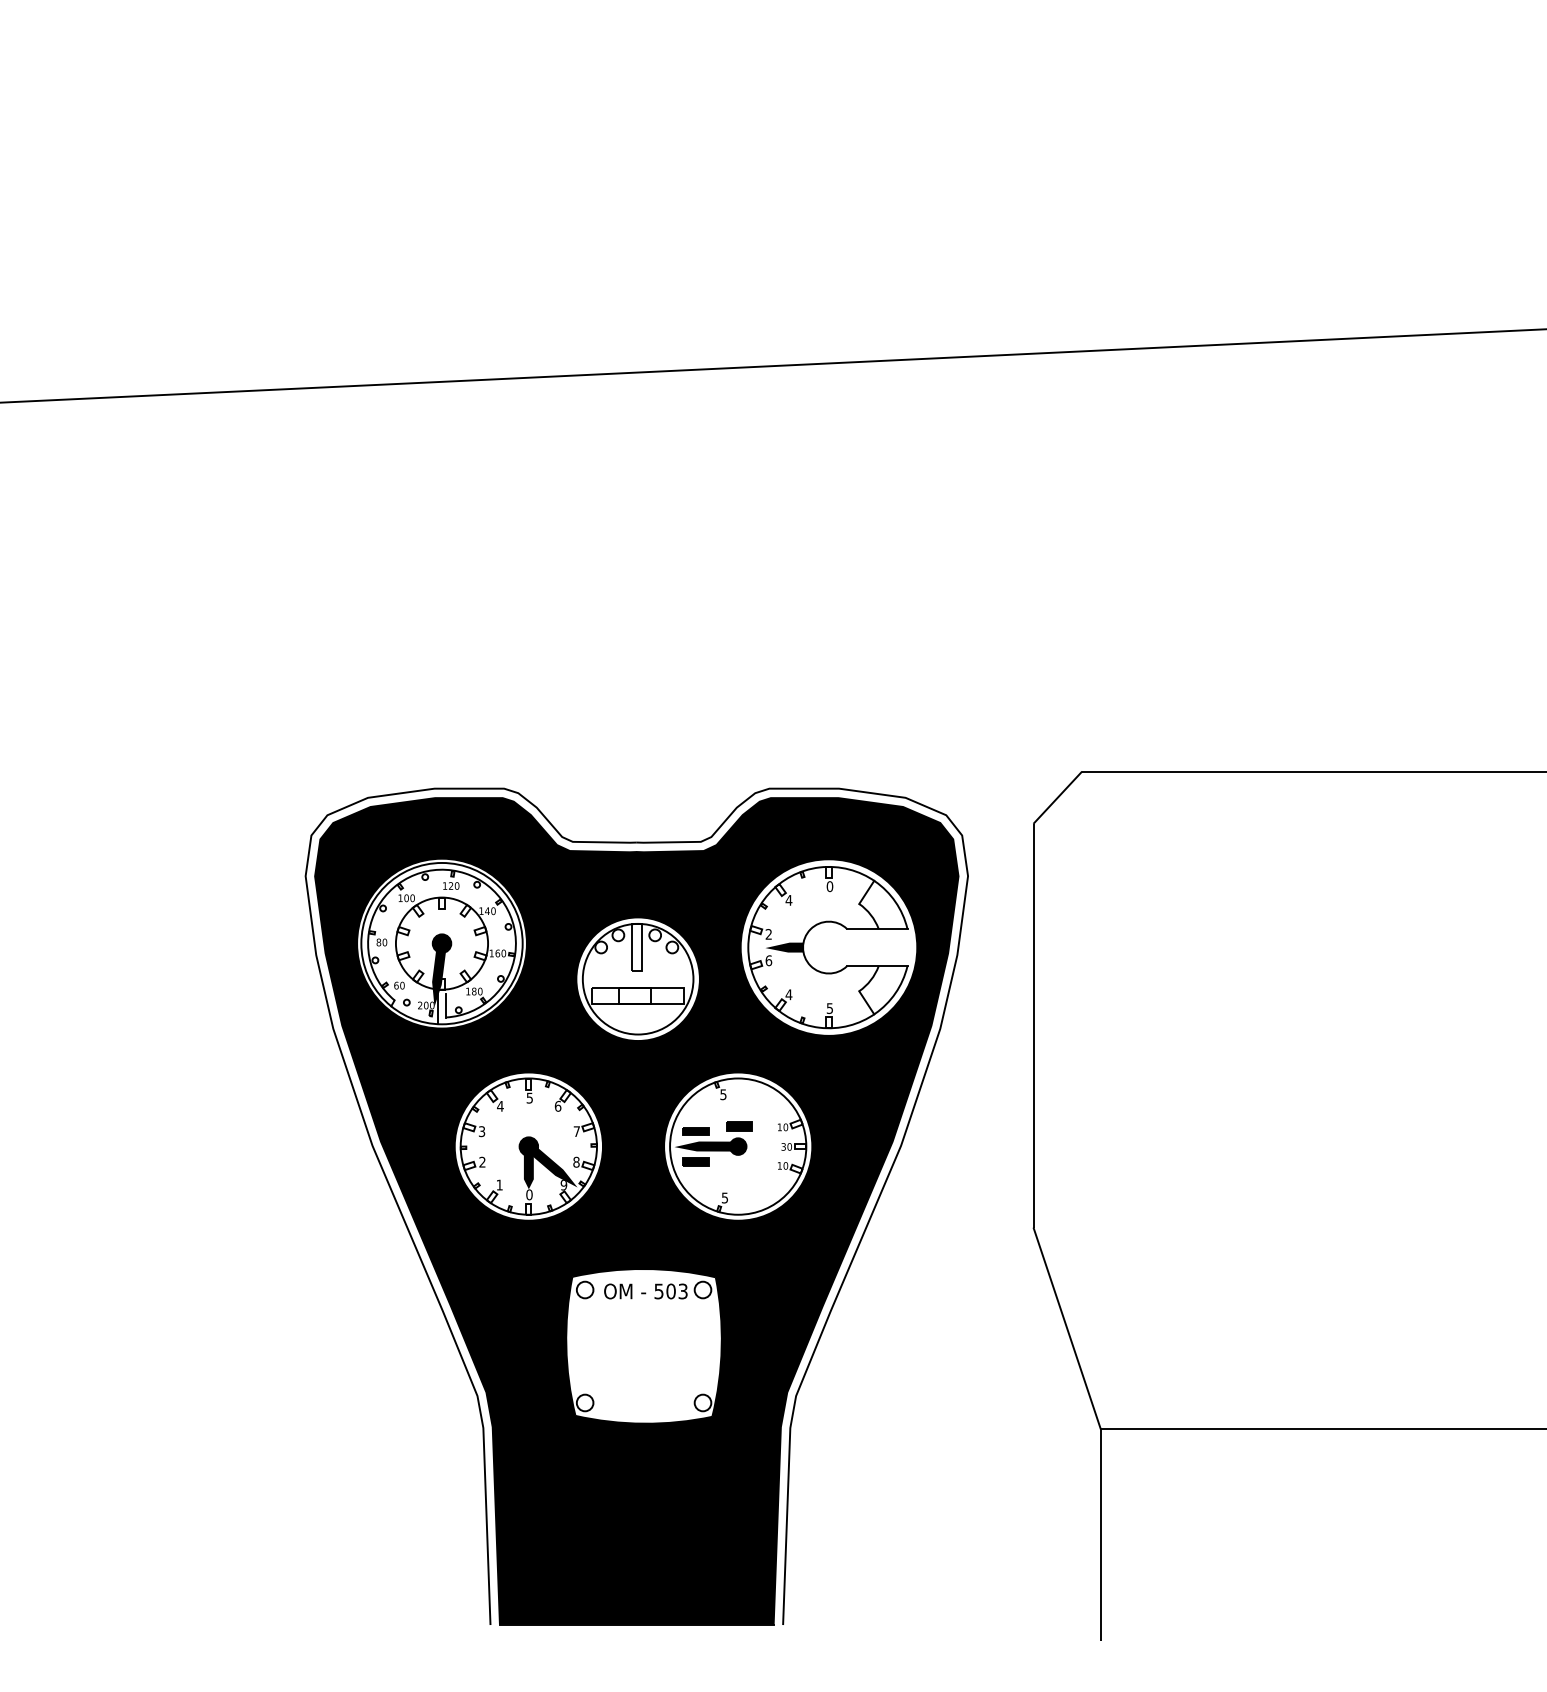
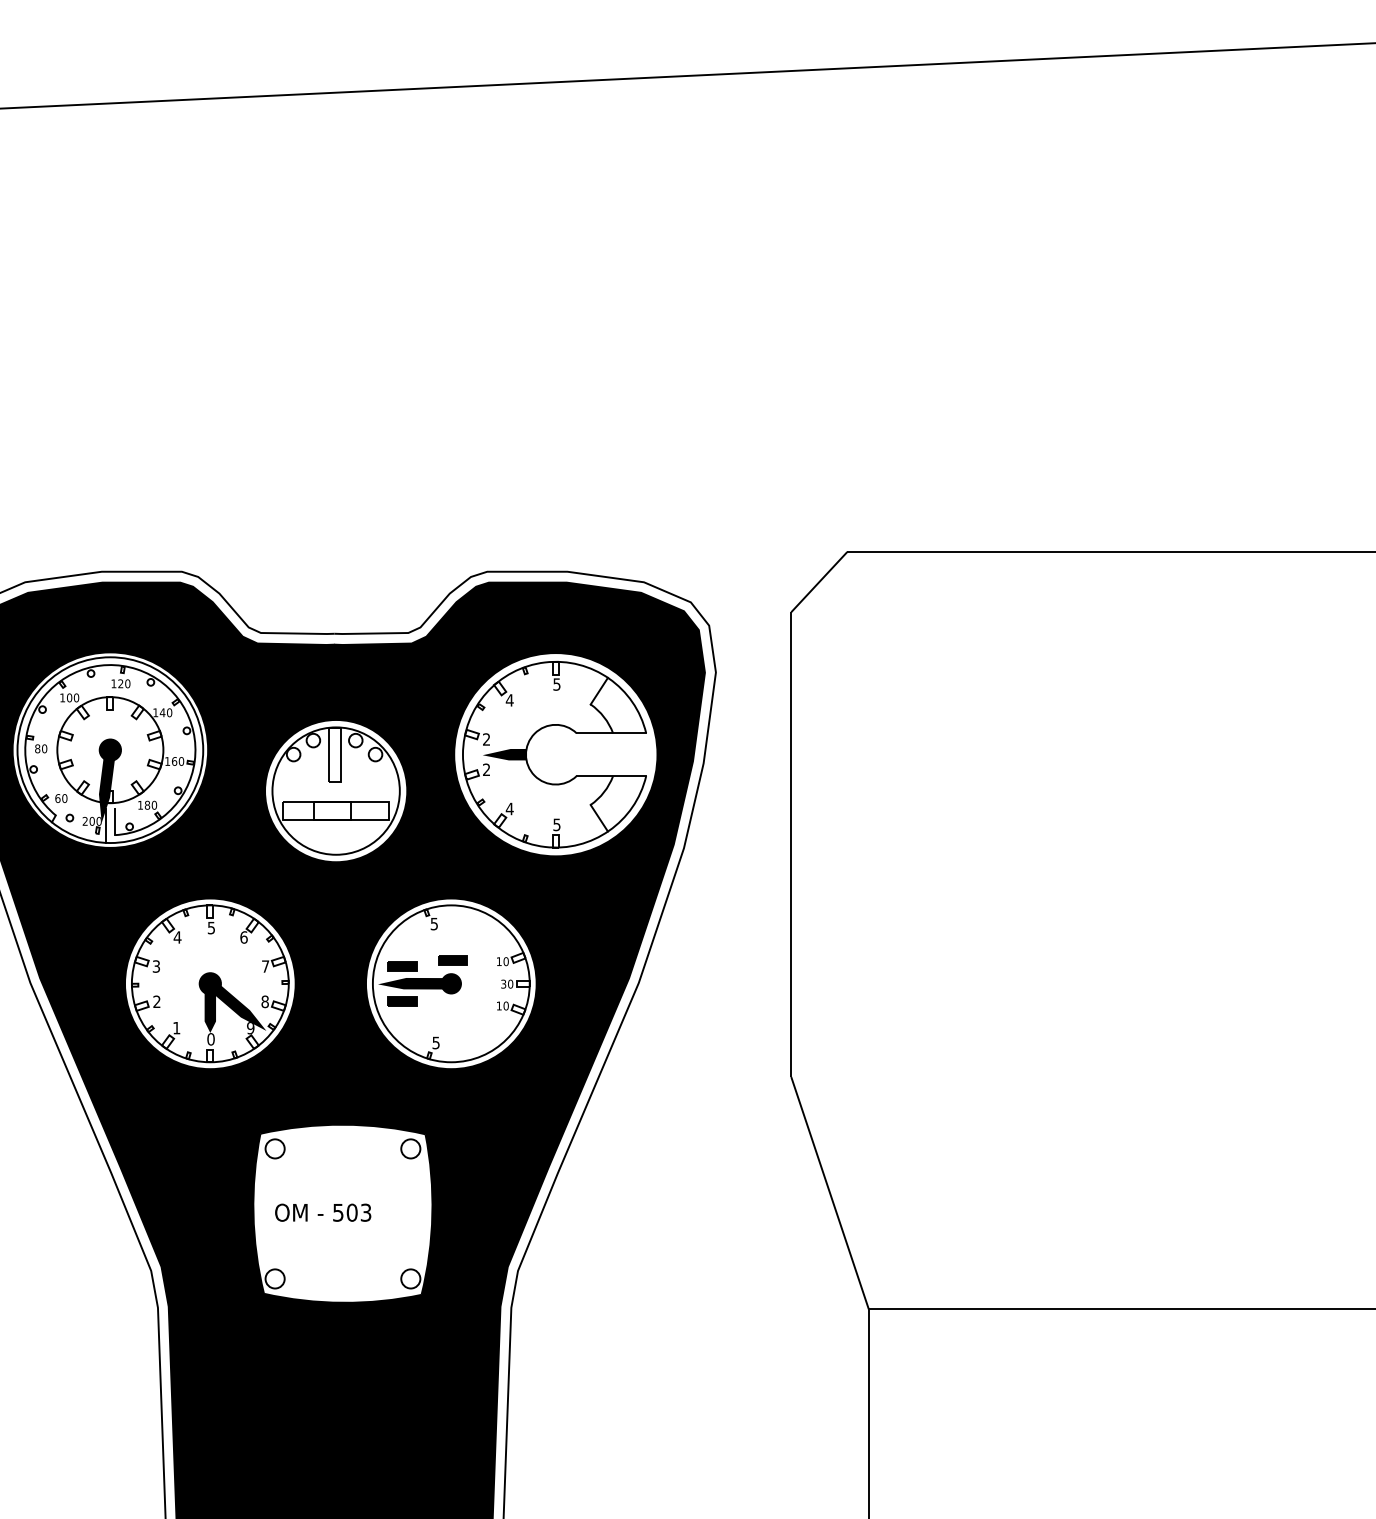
text: (829, 886) -> (556, 684), 0 -> 5
text: (768, 960) -> (486, 769), 6 -> 2
text: (645, 1291) -> (322, 1212), moved

